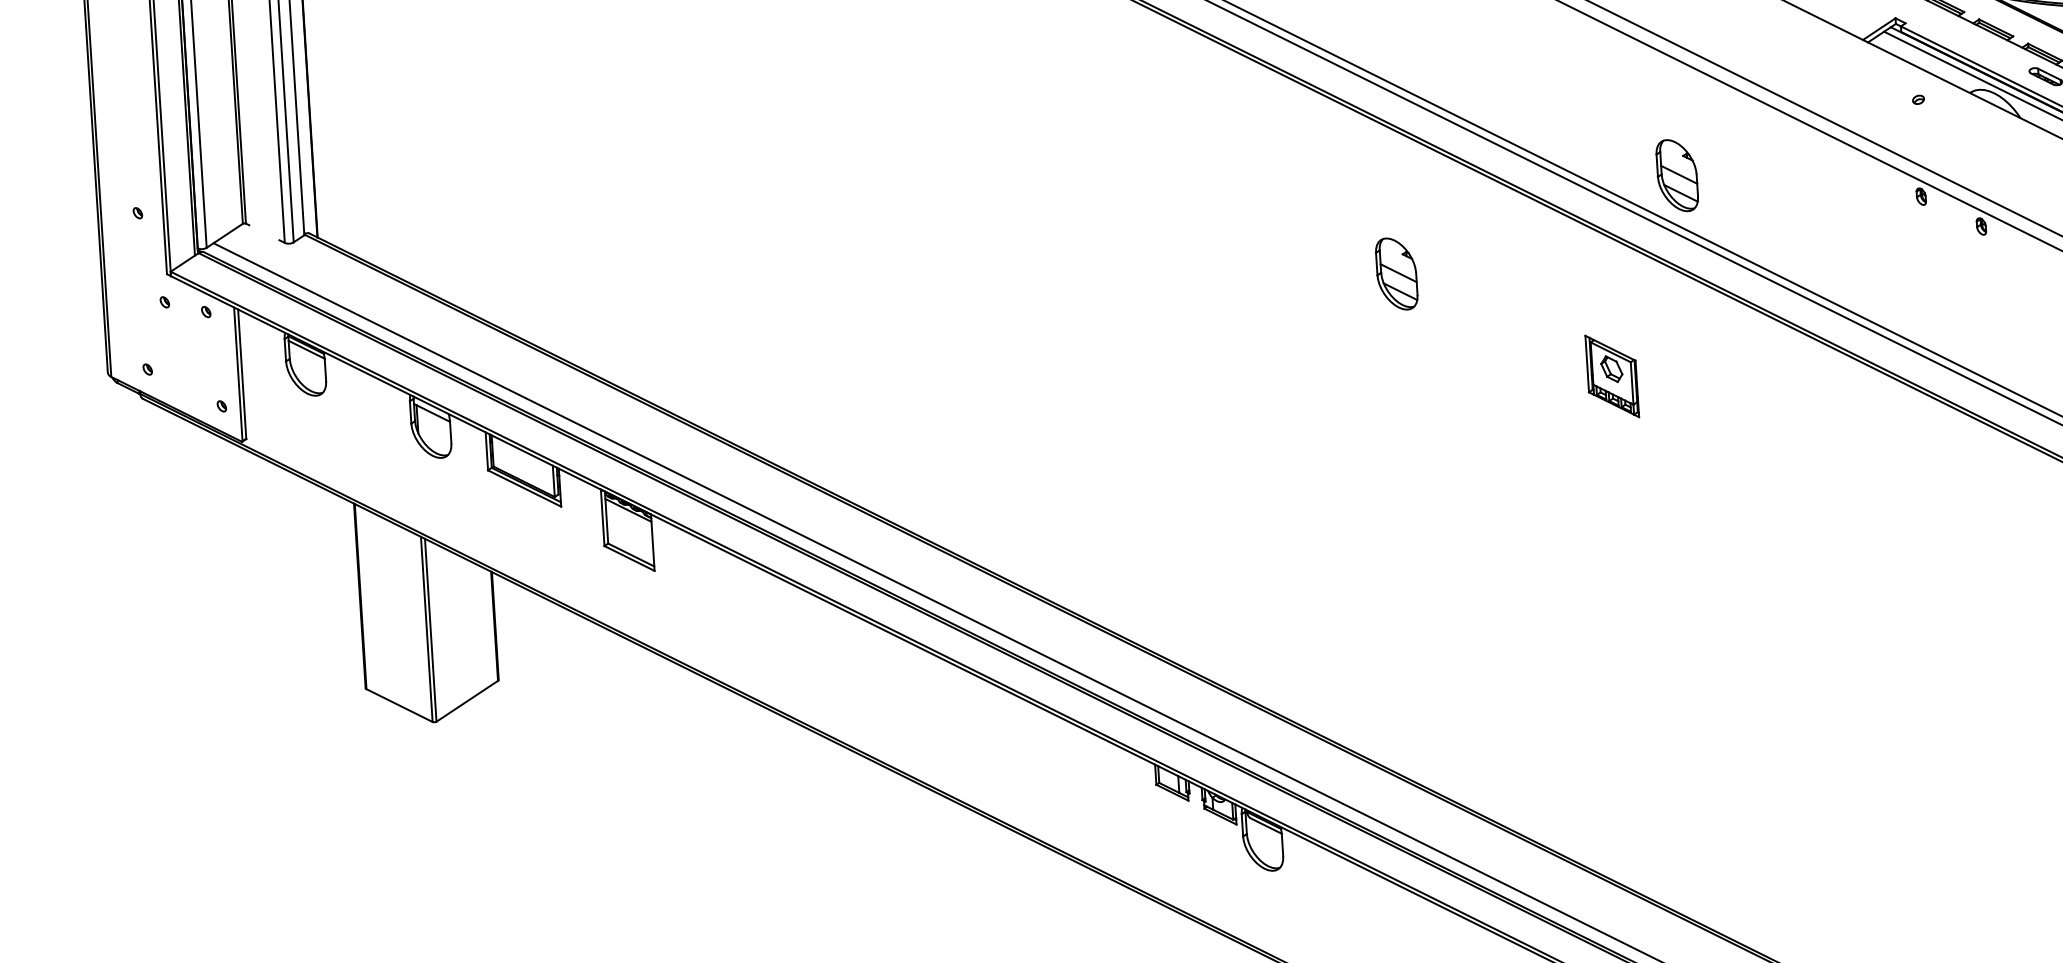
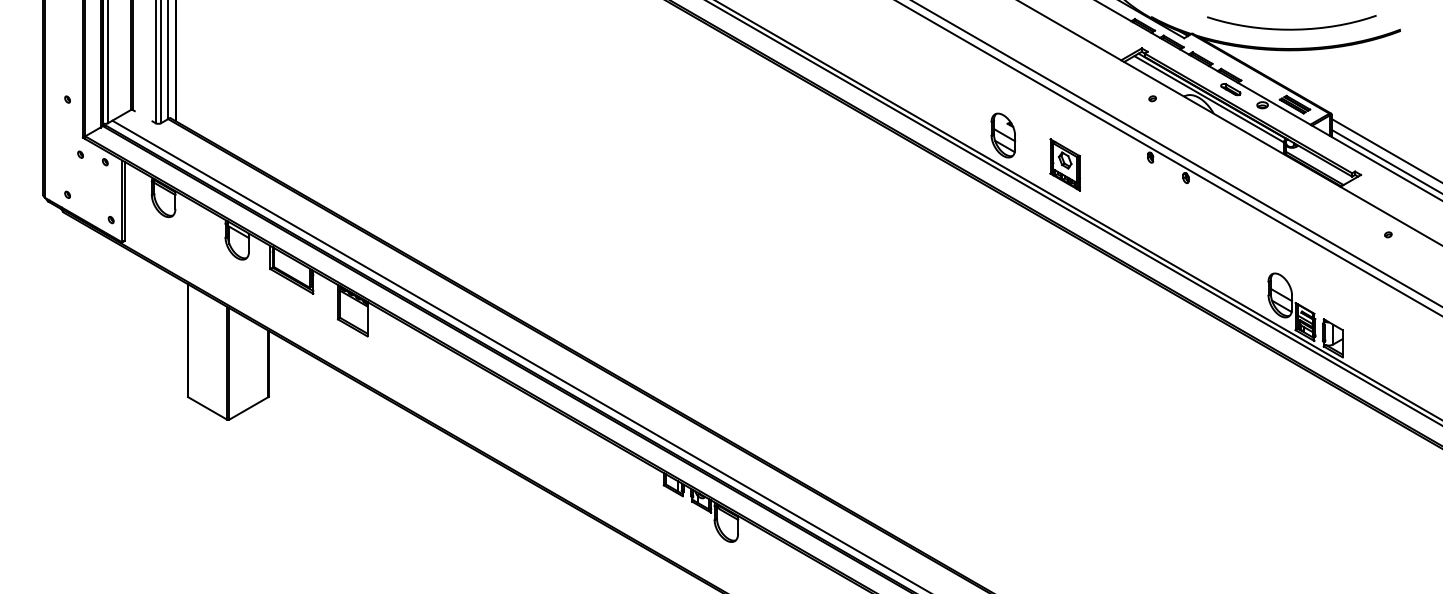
part: (1397, 273) -> (829, 184), removed
part: (1611, 375) -> (1064, 164), moved

